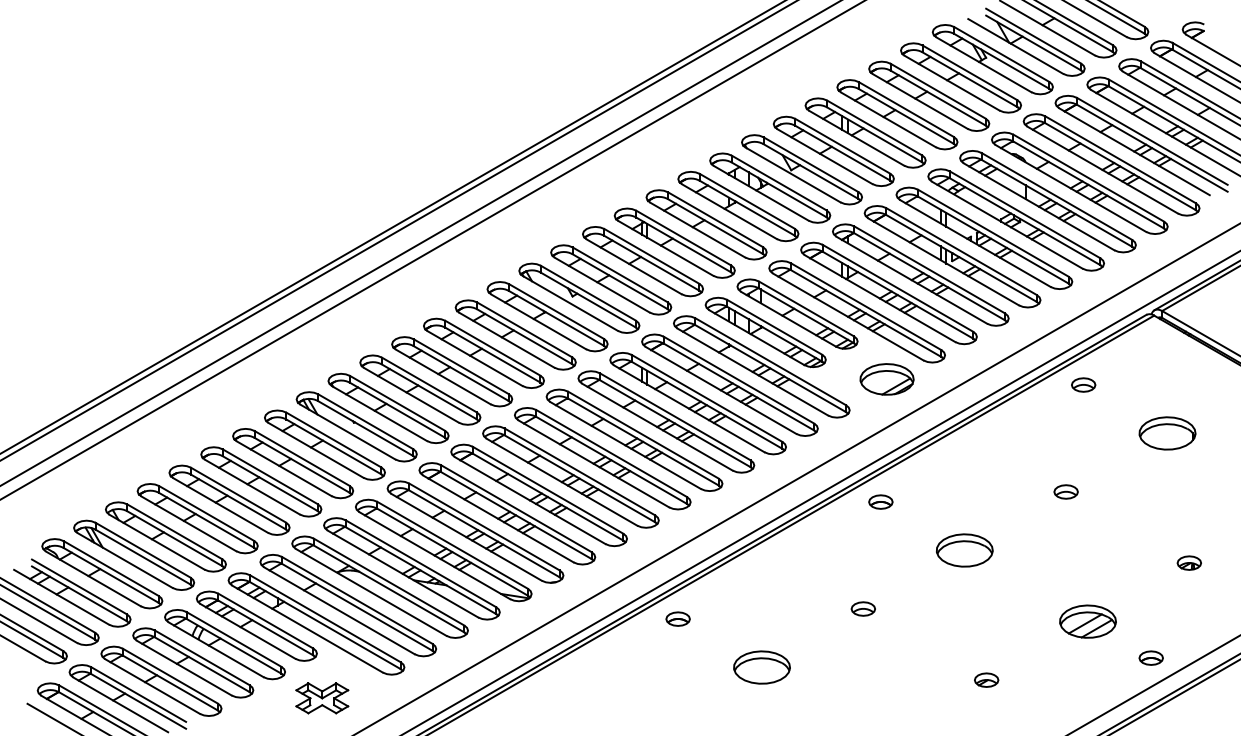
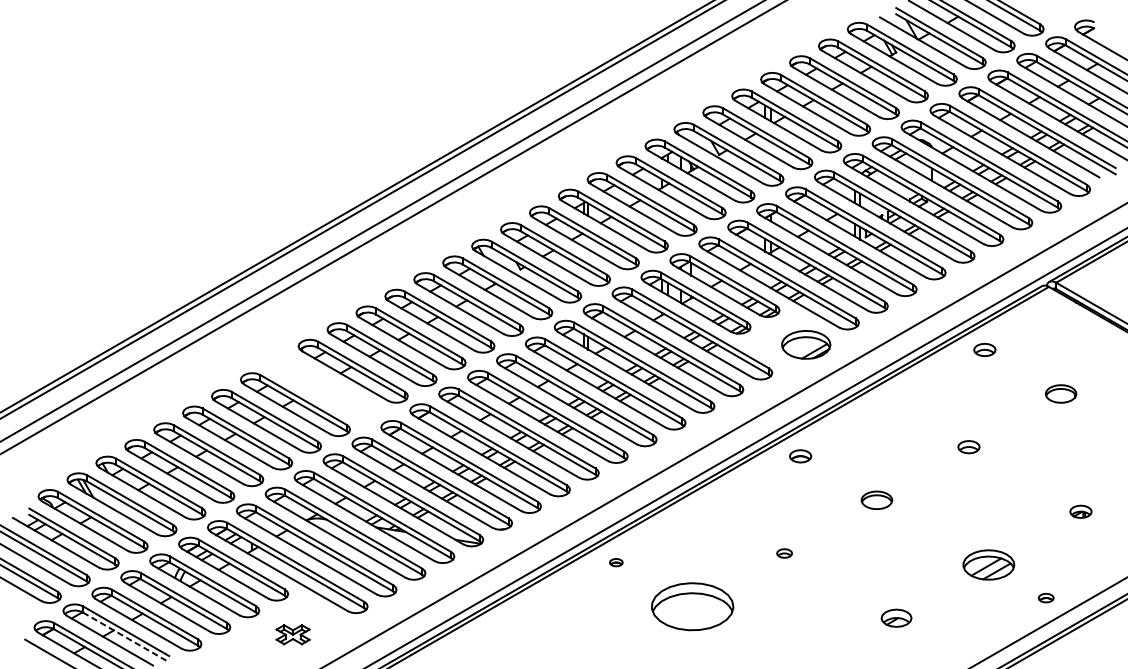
part: (356, 426) -> (324, 387), removed
part: (1167, 433) -> (1061, 394), size x0.6
part: (964, 550) -> (876, 500), size x0.6
part: (862, 608) -> (783, 553), size x0.7
part: (677, 618) -> (615, 562), size x0.6
part: (1150, 657) -> (1045, 597), size x0.7
part: (761, 667) -> (692, 606), size x1.6
part: (986, 679) -> (896, 617), size x1.4
part: (322, 698) -> (293, 634), size x0.7
line: (138, 701) -> (126, 637), solid -> dashed

